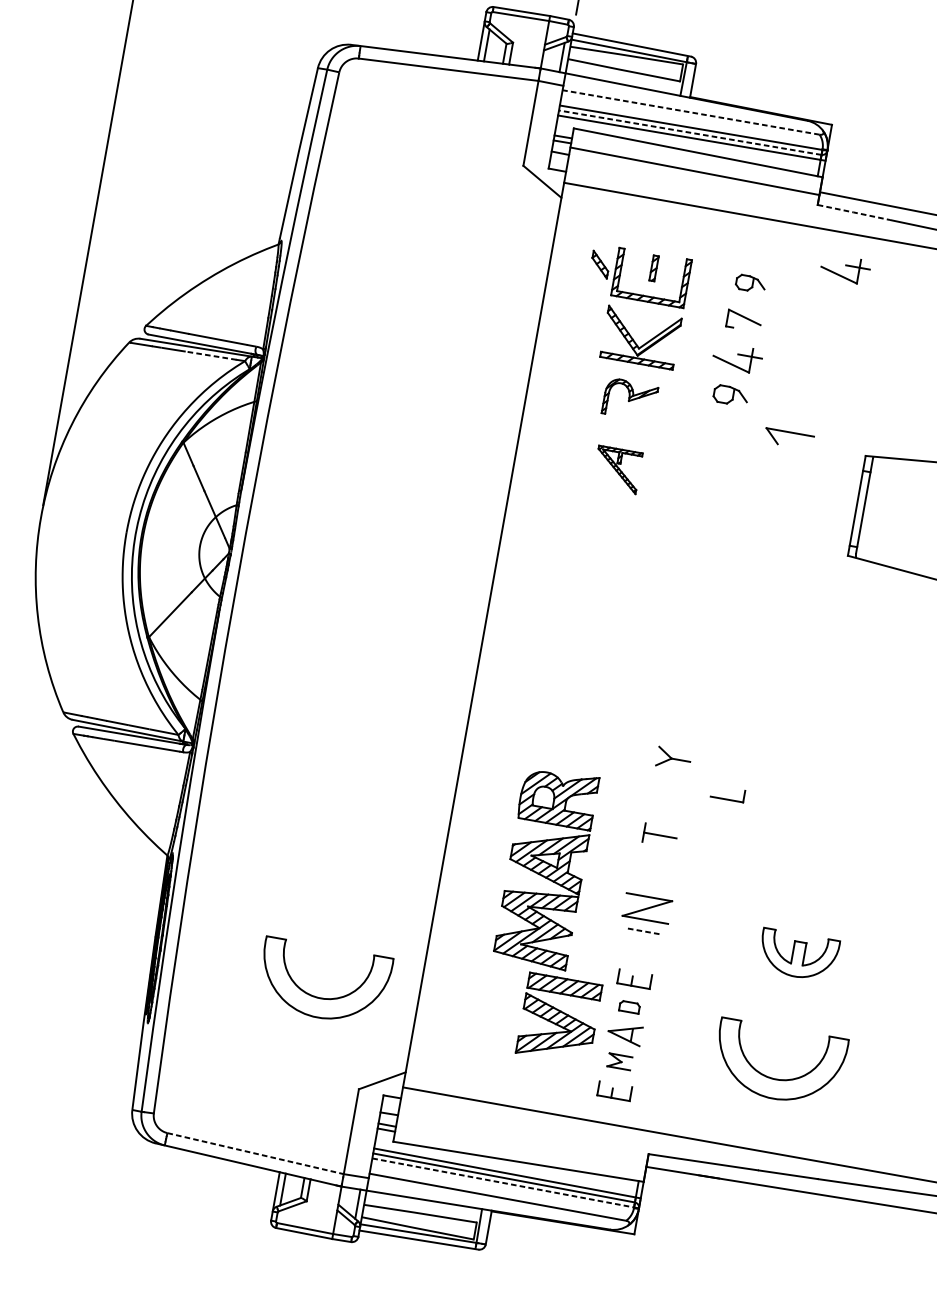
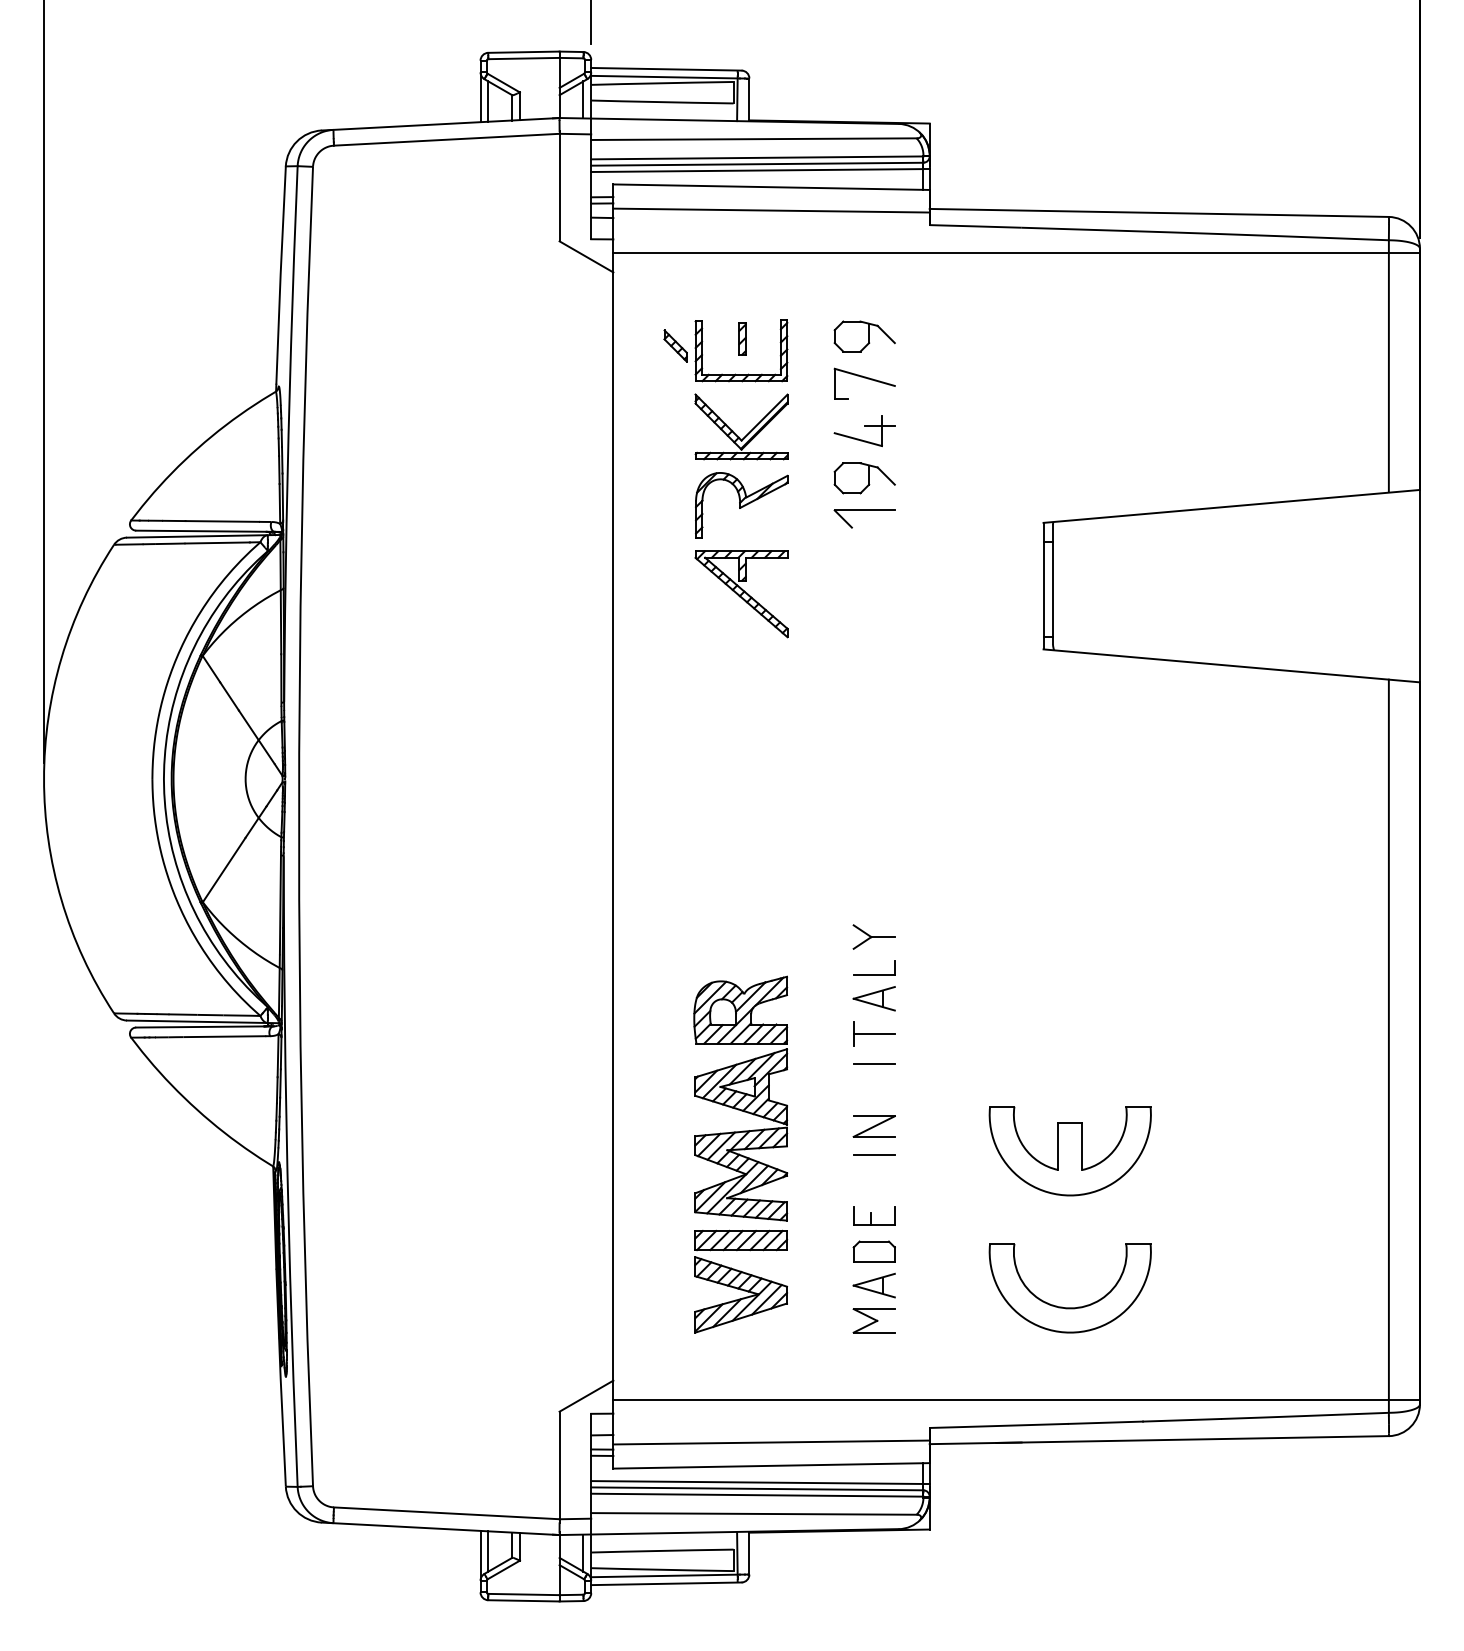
line: (690, 112) -> (753, 139), dashed -> solid
line: (689, 132) -> (756, 164), dashed -> solid
line: (853, 212) -> (975, 226), dashed -> solid
part: (845, 269) -> (977, 298), removed
part: (750, 283) -> (864, 336), size x1.67
part: (744, 320) -> (864, 383), size x1.43
line: (211, 355) -> (217, 542), dashed -> solid
part: (730, 395) -> (864, 478), size x1.43
part: (629, 399) -> (741, 505), size x1.43
part: (790, 432) -> (864, 510), moved
part: (617, 470) -> (741, 594), size x1.67
part: (727, 798) -> (874, 974), moved
part: (664, 807) -> (873, 998), added
line: (655, 859) -> (873, 1064), added
part: (646, 908) -> (873, 1126), size x0.71
line: (643, 931) -> (874, 1155), dashed -> solid
part: (797, 955) -> (1069, 1151), size x1.67
part: (320, 997) -> (492, 1307), removed
part: (629, 1006) -> (873, 1251), size x1.67
part: (559, 1018) -> (741, 1281), moved
part: (619, 1061) -> (873, 1320), size x1.43
part: (615, 1090) -> (874, 1357), removed
line: (521, 1143) -> (771, 1442), added
line: (255, 1153) -> (446, 1513), dashed -> solid
line: (503, 1183) -> (757, 1495), dashed -> solid

